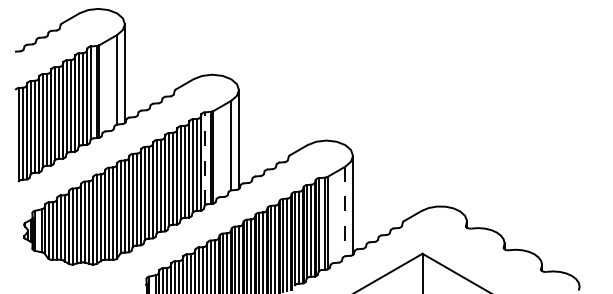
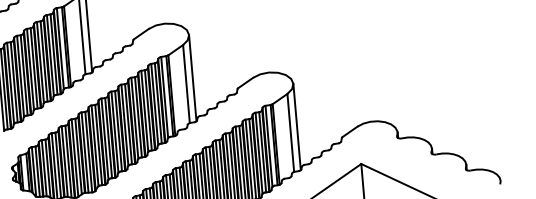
line: (205, 158) -> (165, 97), dashed -> solid
line: (345, 211) -> (290, 132), dashed -> solid

